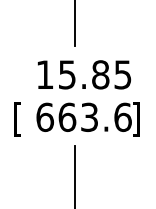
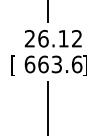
text: (82, 74) -> (52, 38), 15.85 -> 26.12

